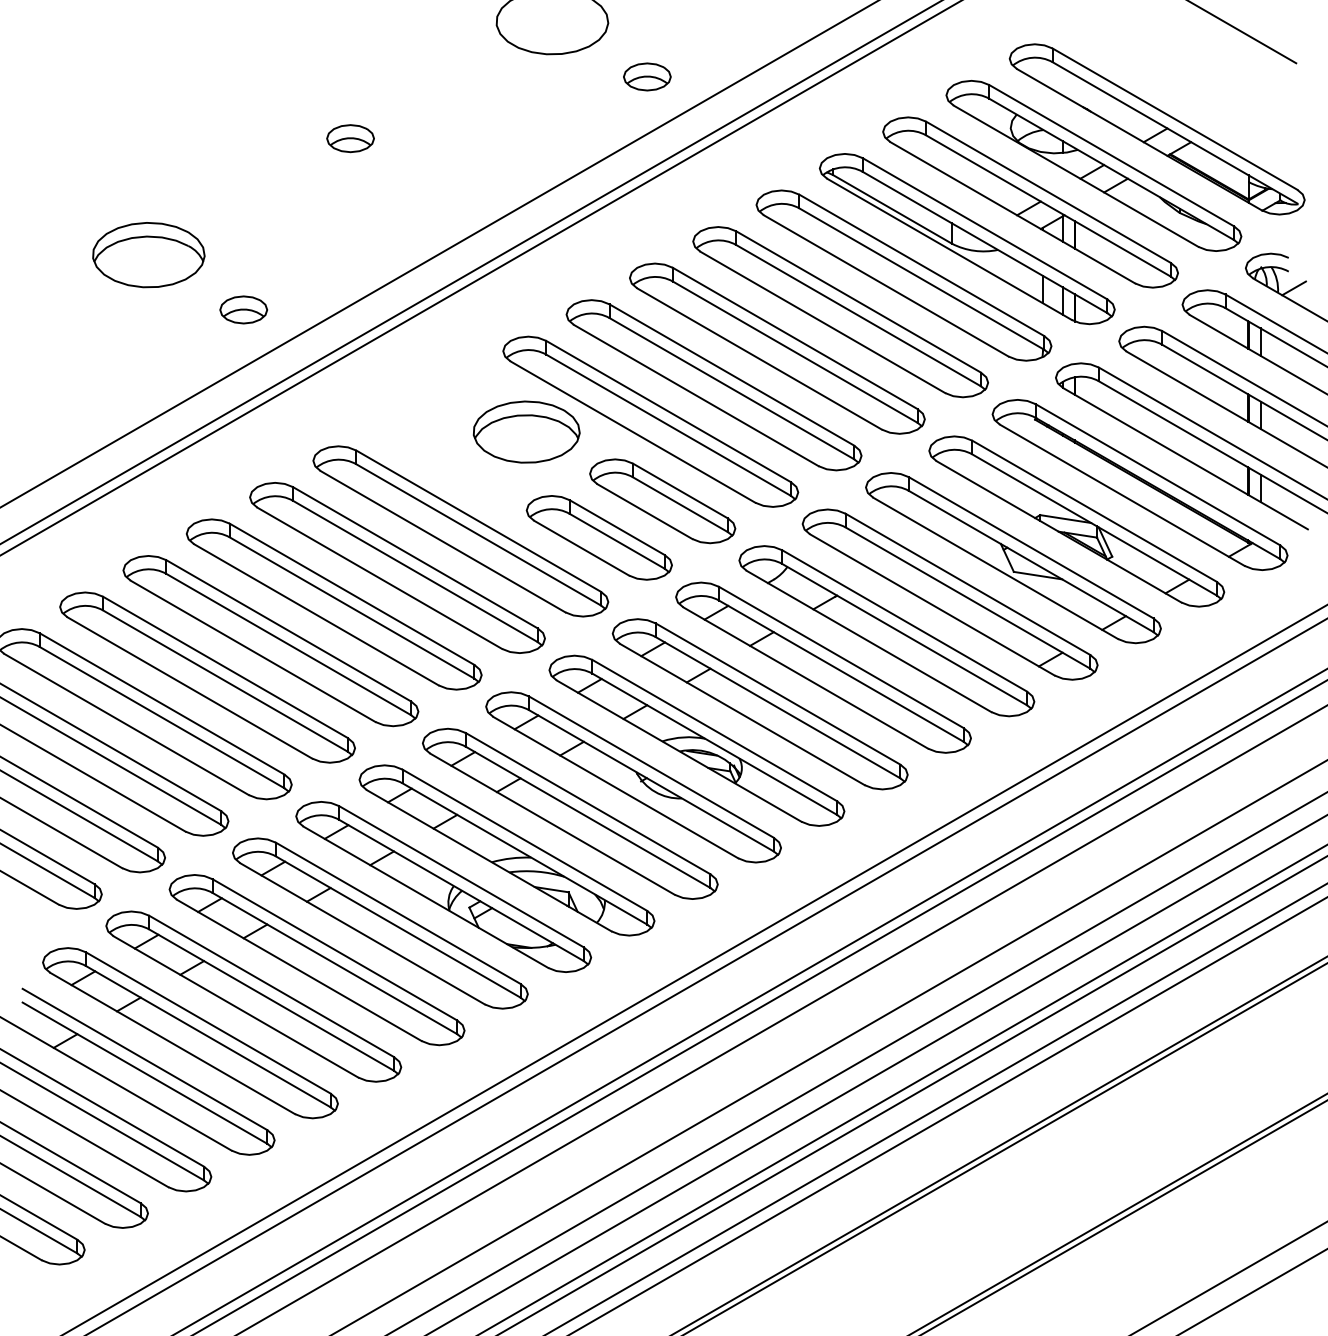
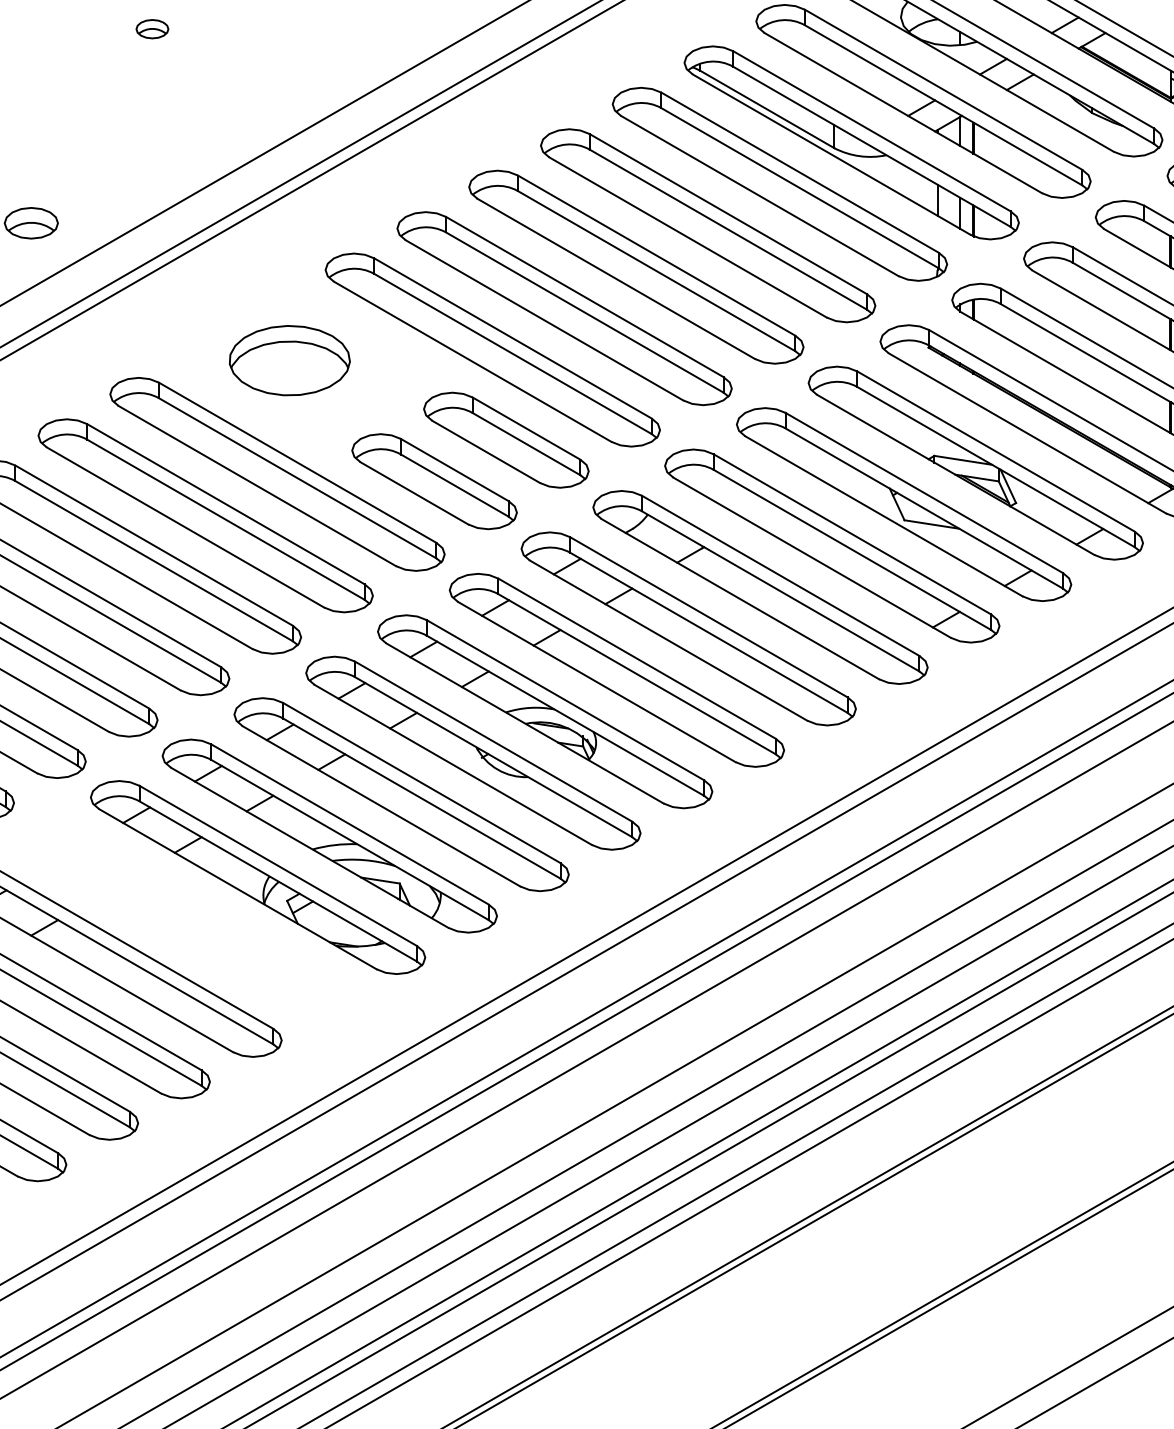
part: (350, 138) -> (152, 28), size x0.6
part: (526, 431) -> (289, 359), moved
part: (380, 923) -> (186, 918), removed

